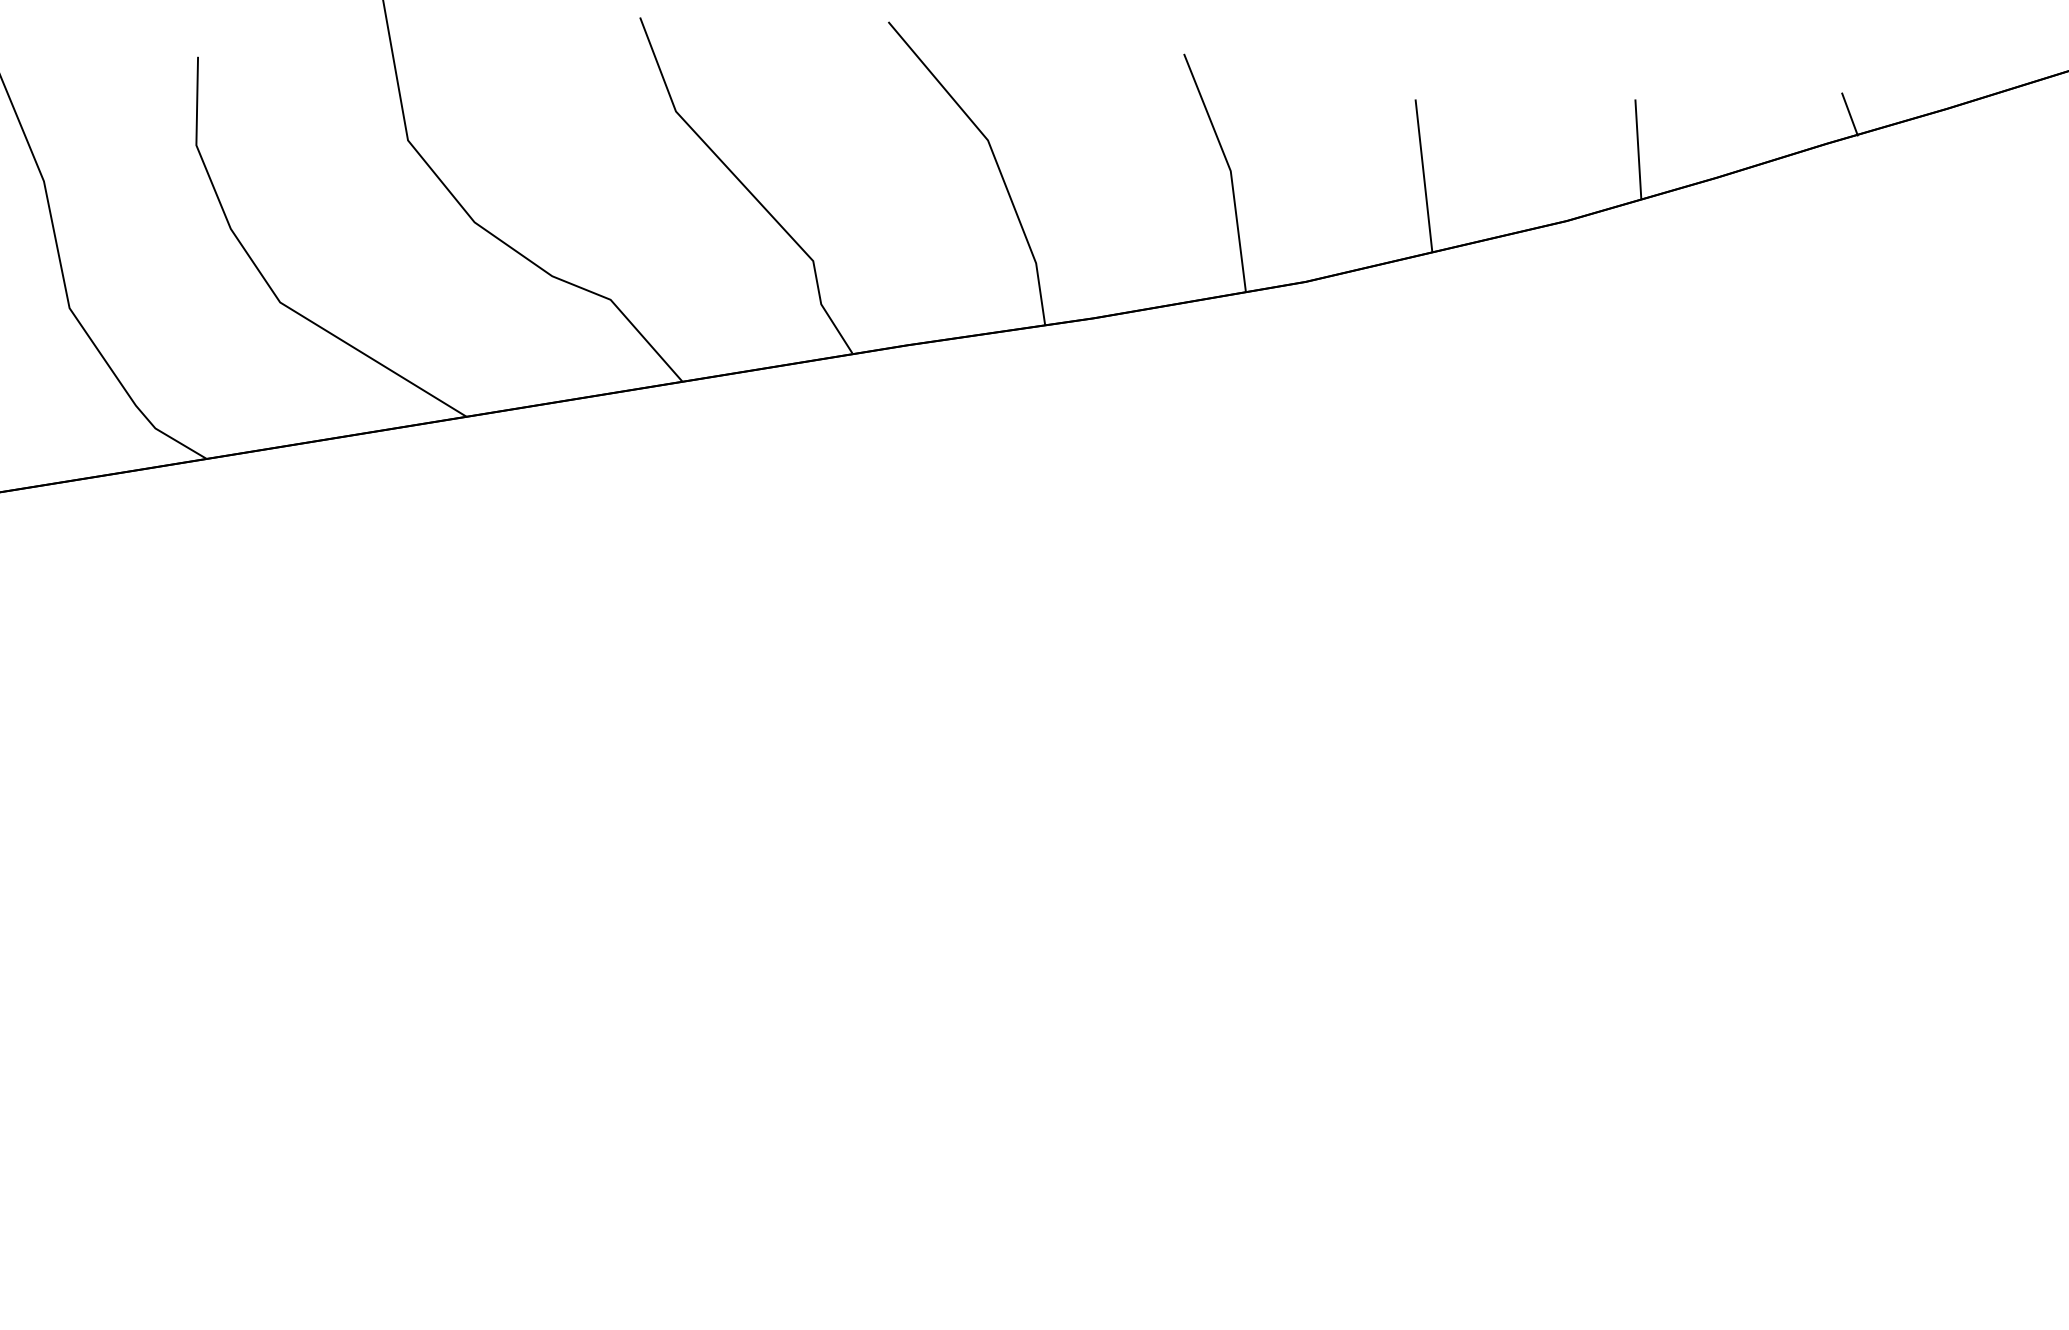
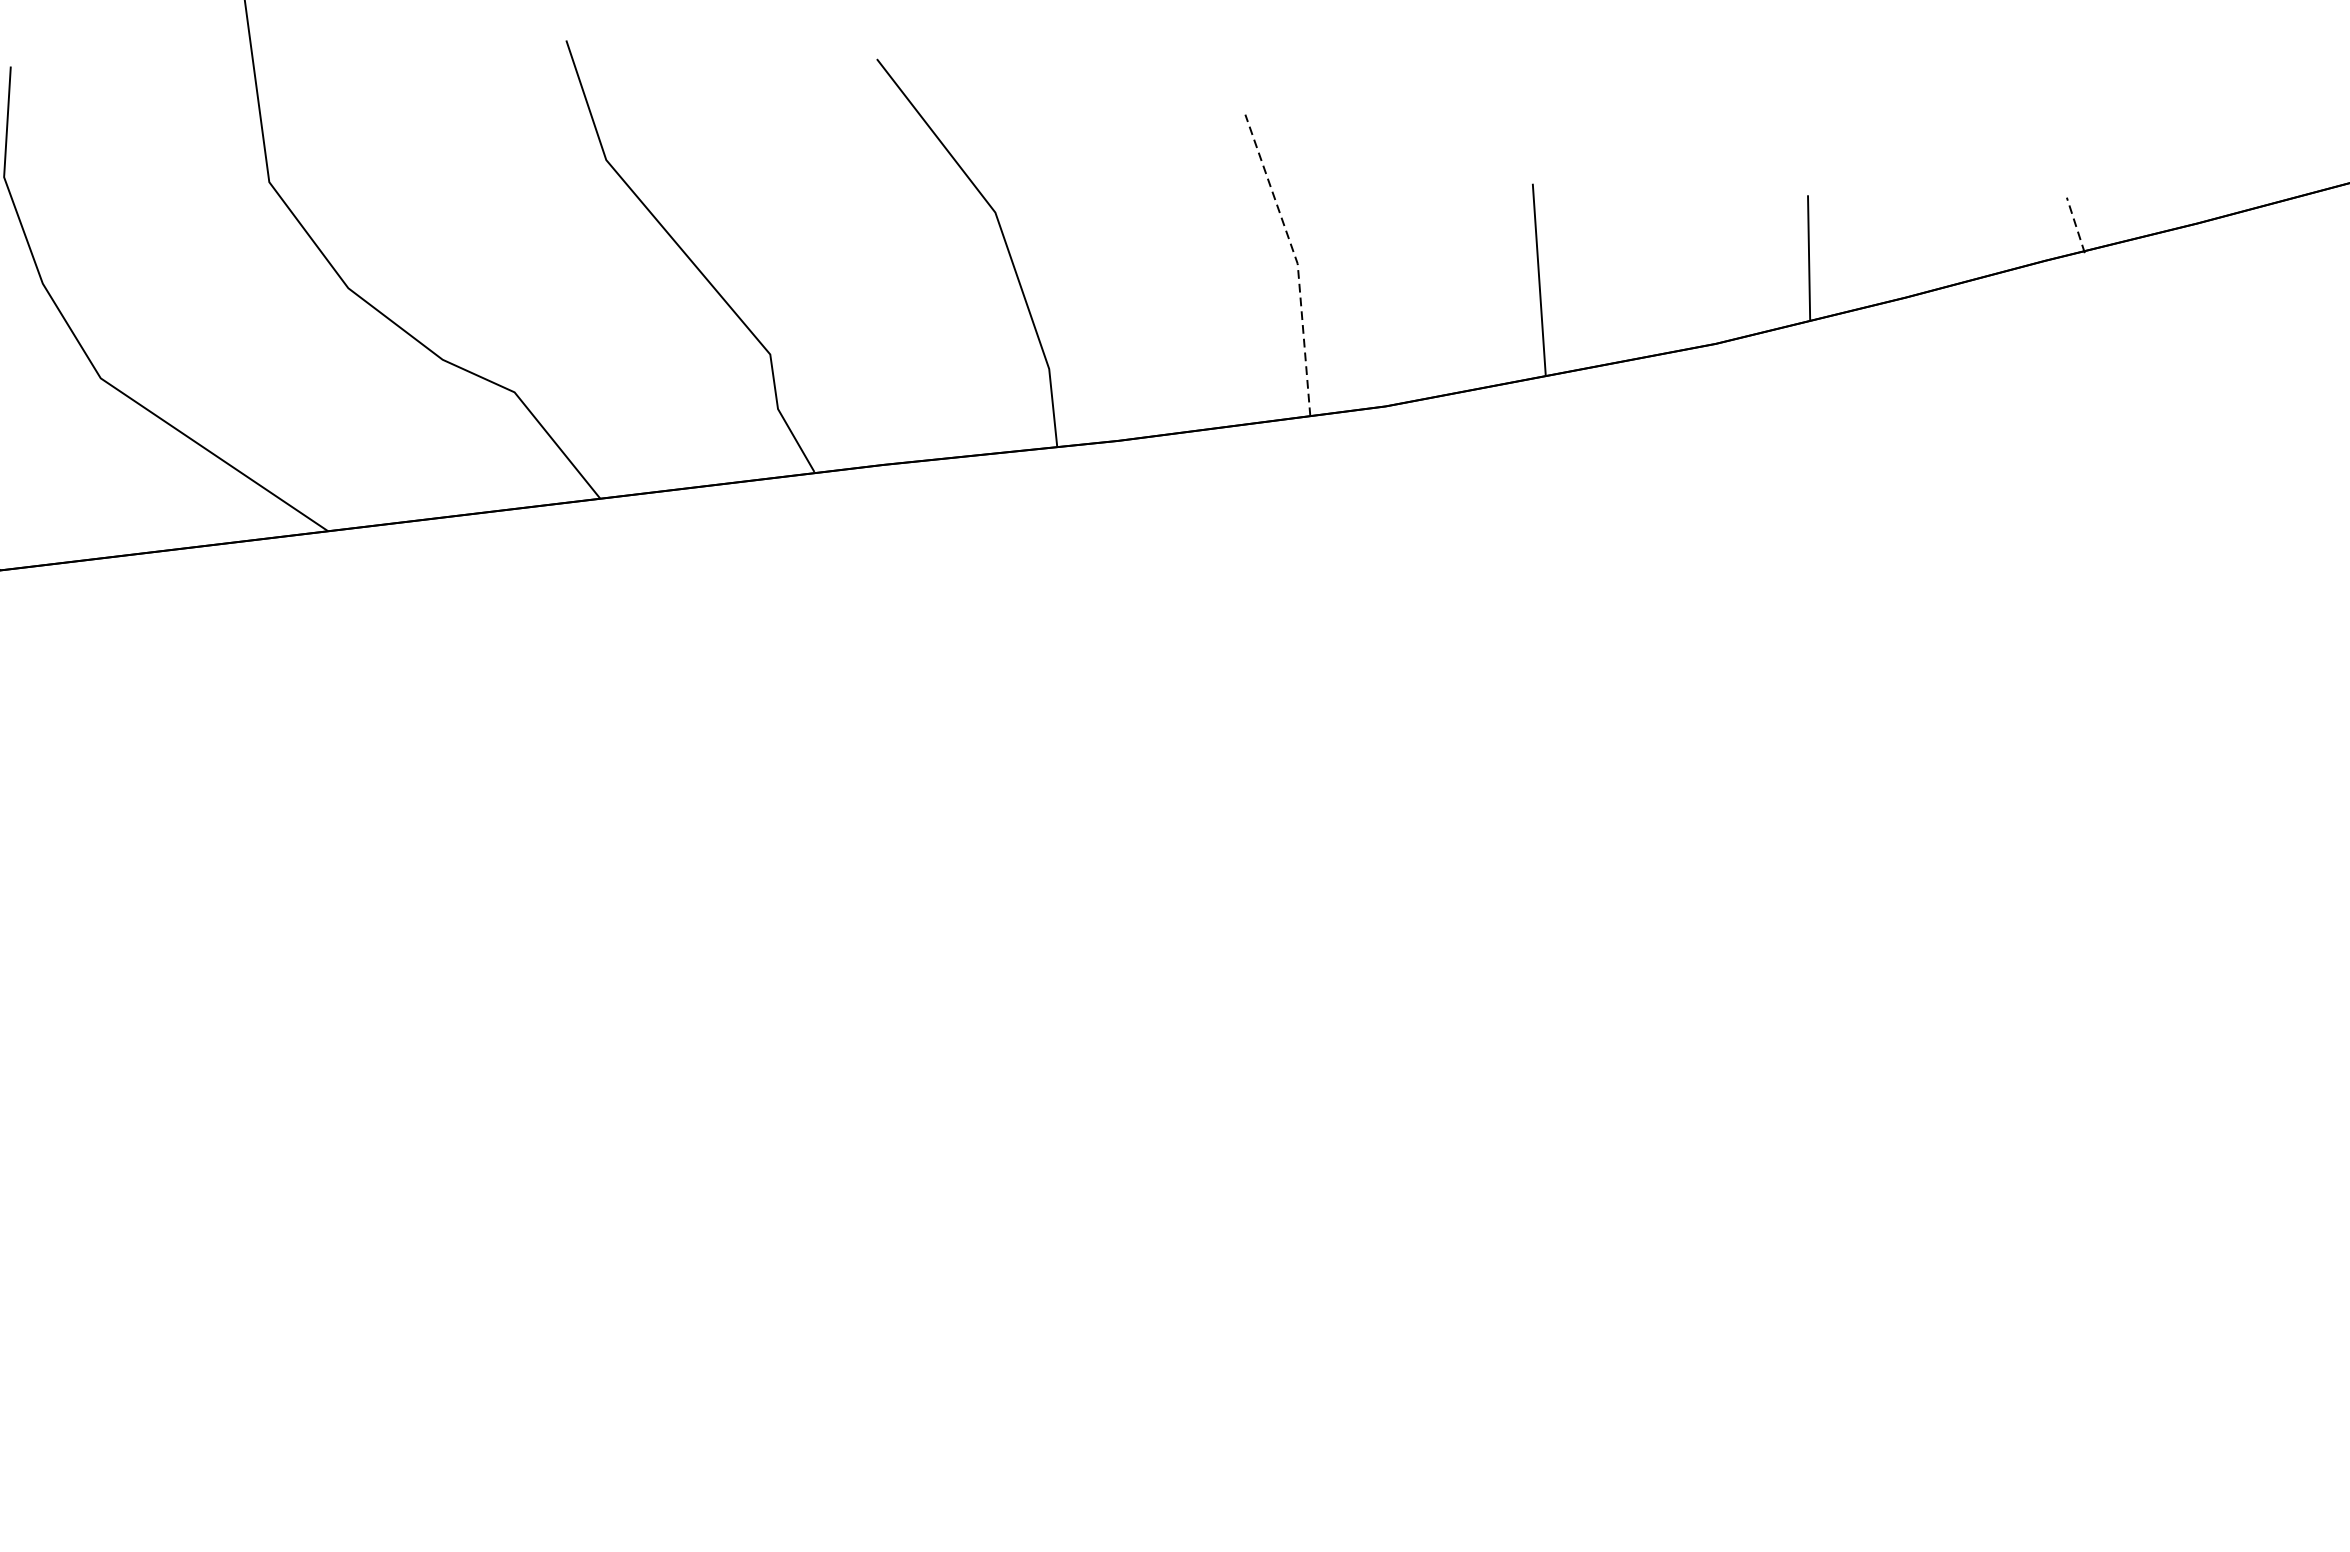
line: (1849, 114) -> (2075, 225), solid -> dashed
line: (1230, 169) -> (1297, 261), solid -> dashed

